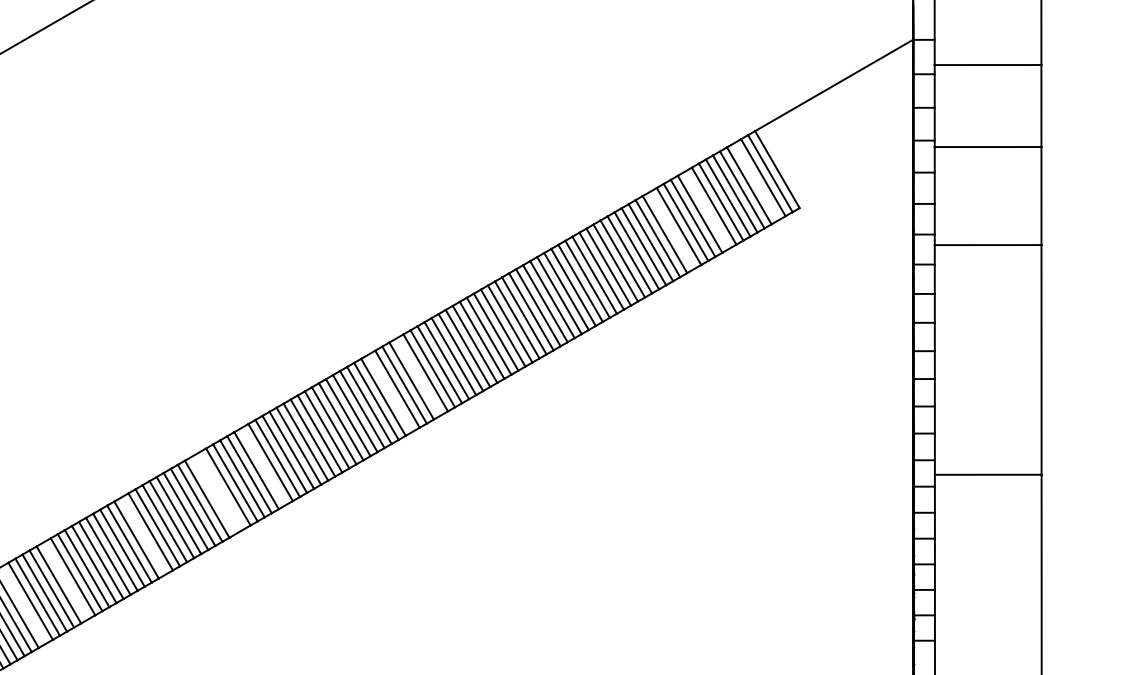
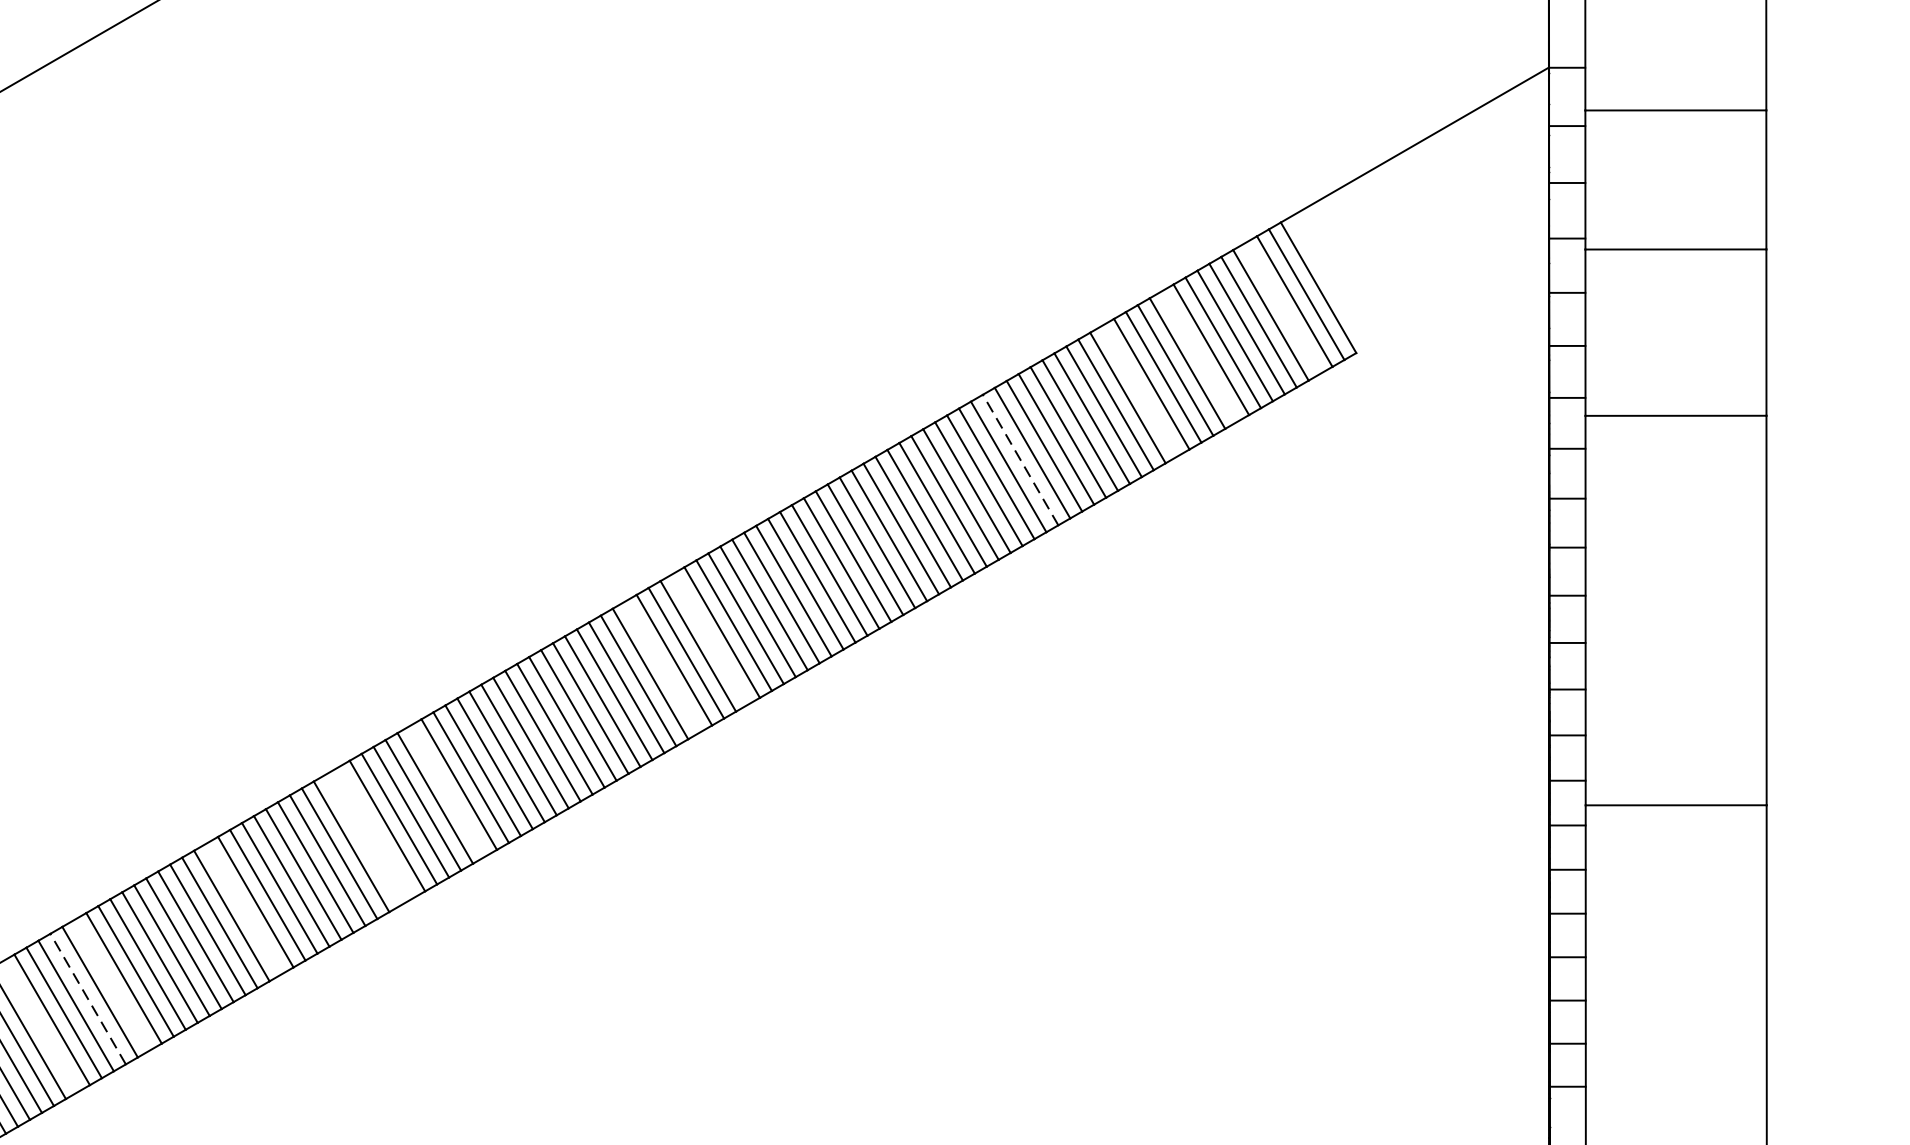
line: (601, 270) -> (1020, 458), solid -> dashed
line: (51, 588) -> (87, 998), solid -> dashed

